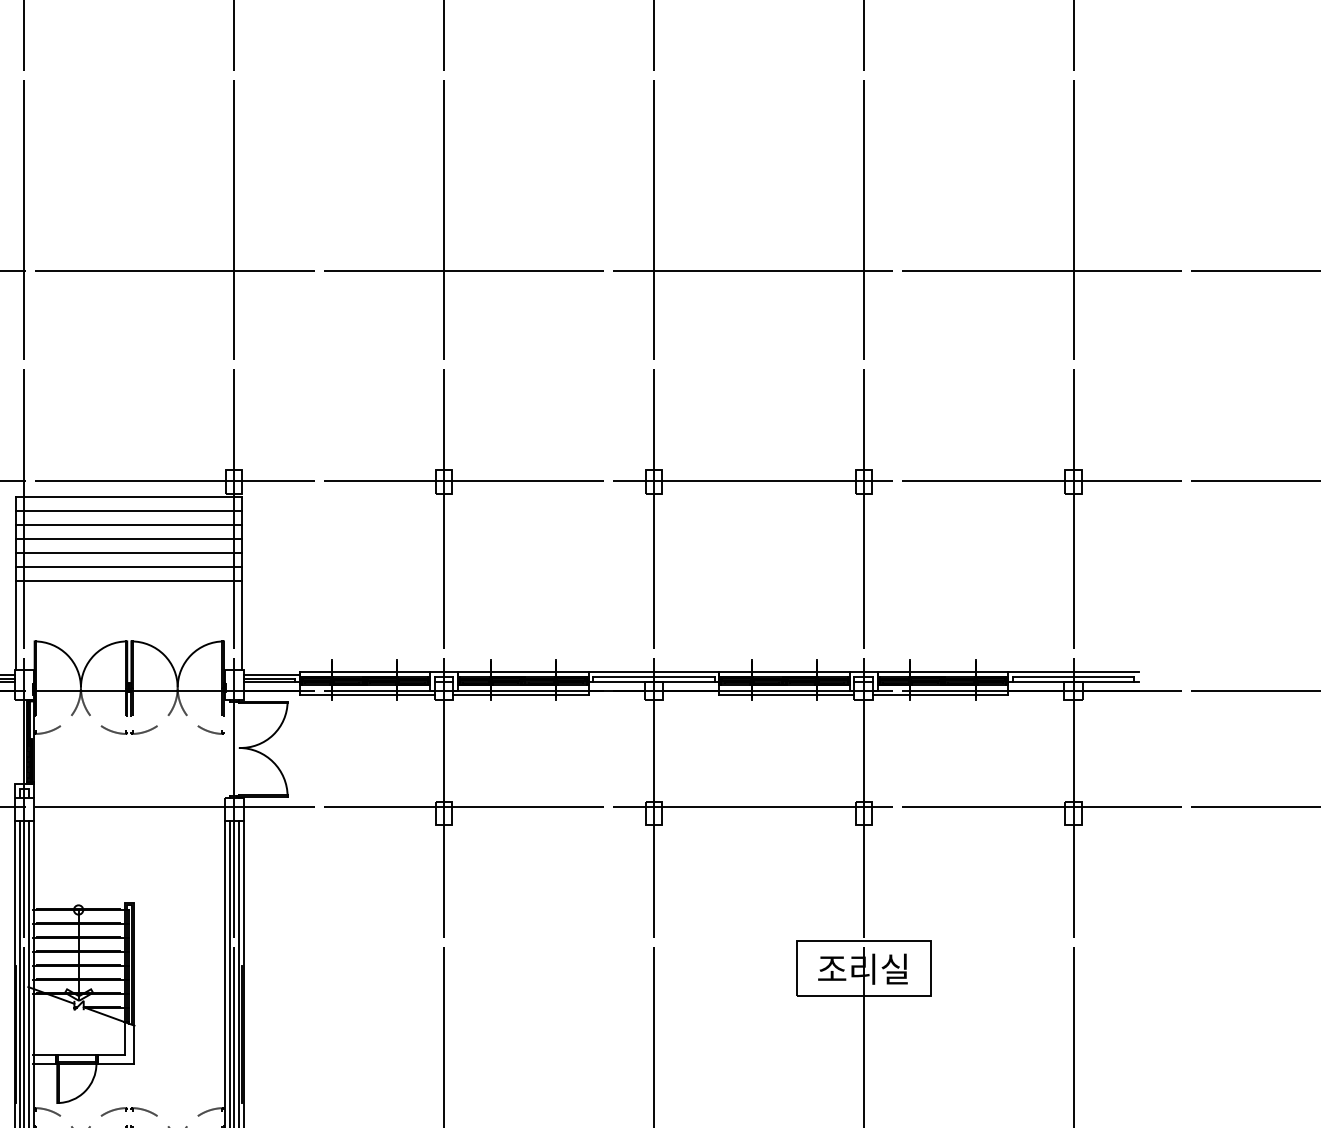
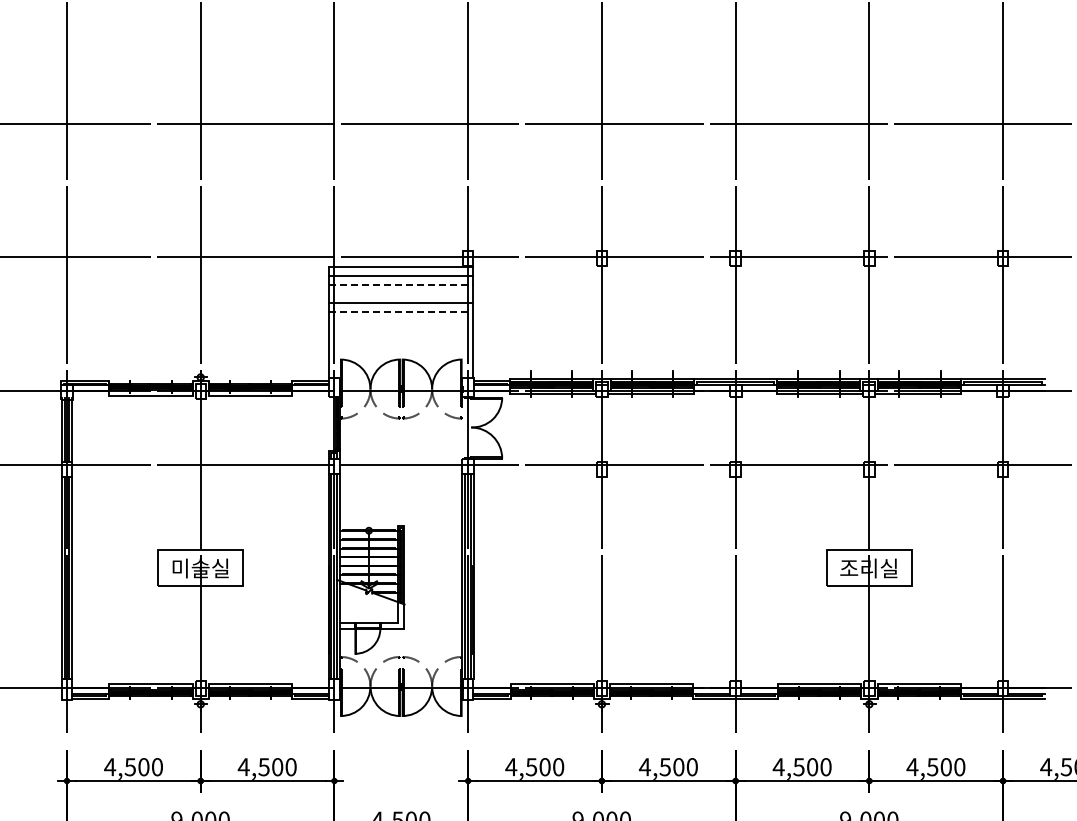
line: (129, 525) -> (401, 285), solid -> dashed
line: (129, 539) -> (401, 294), removed
line: (129, 565) -> (401, 311), solid -> dashed
line: (129, 580) -> (401, 320), removed

